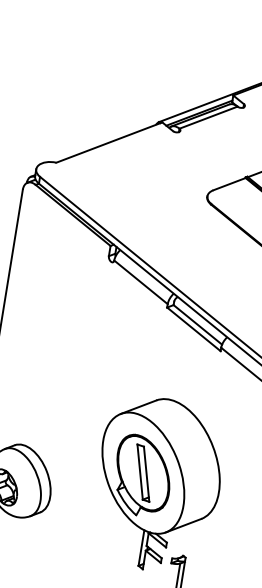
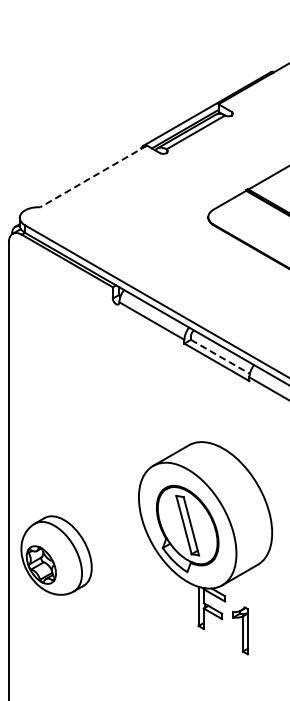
line: (109, 142) -> (93, 176), solid -> dashed
line: (197, 325) -> (220, 357), solid -> dashed

